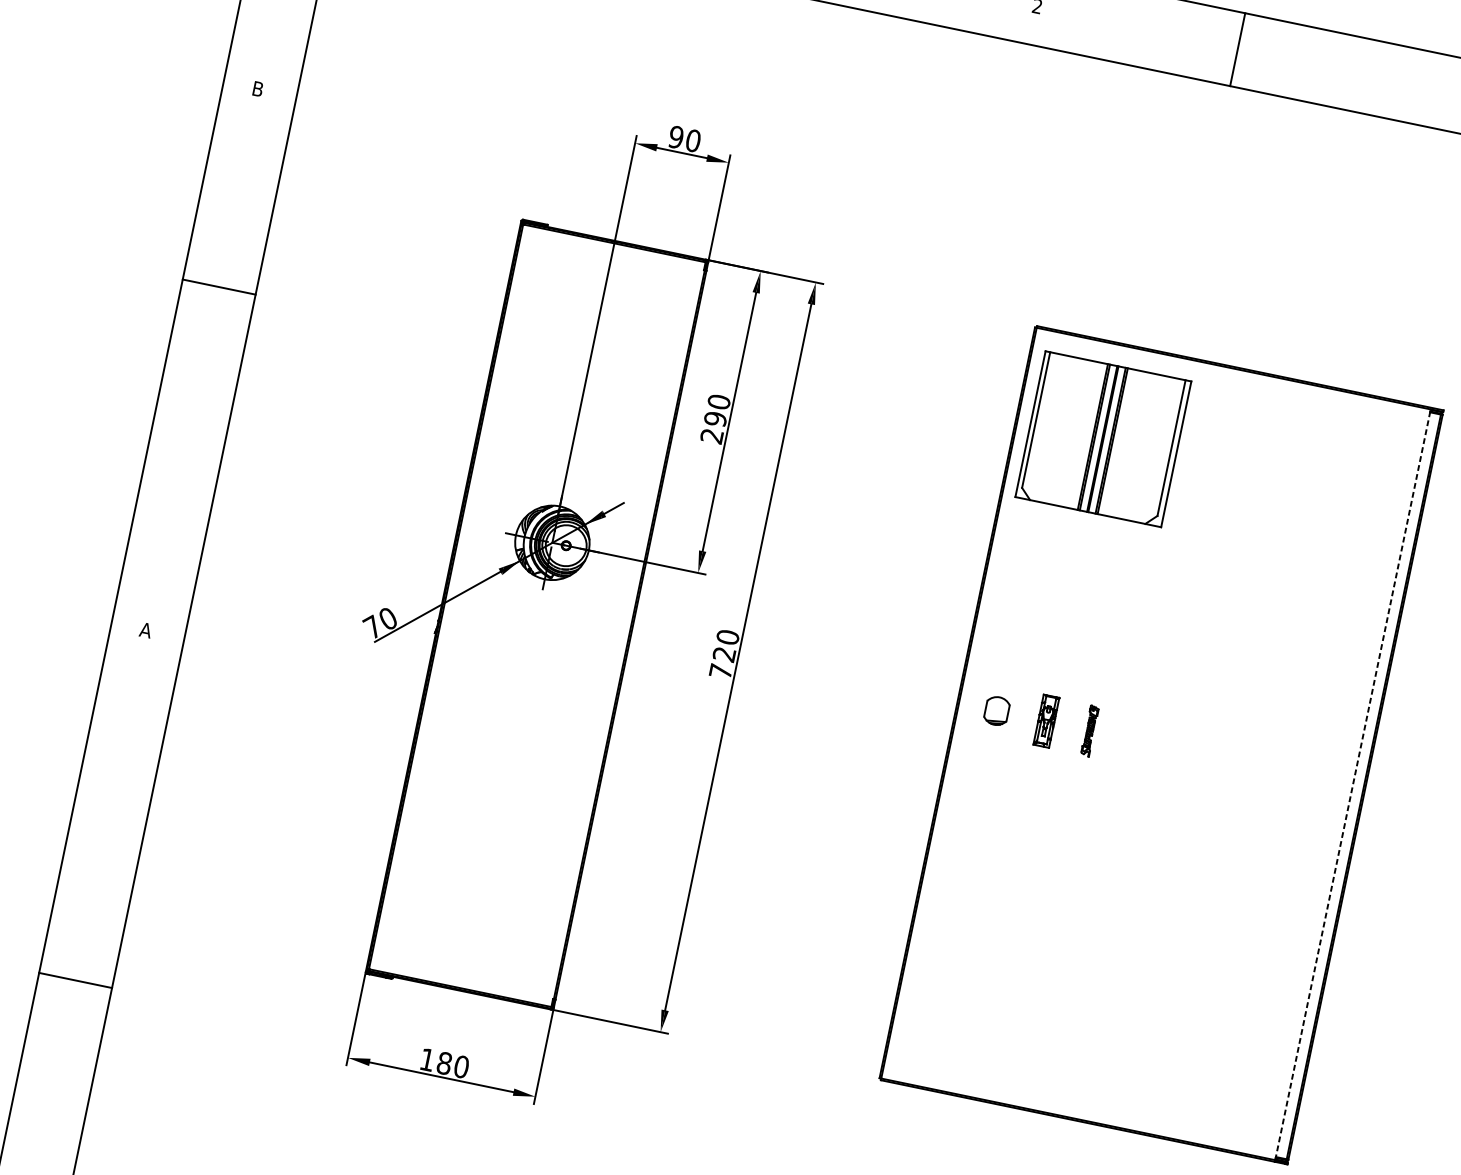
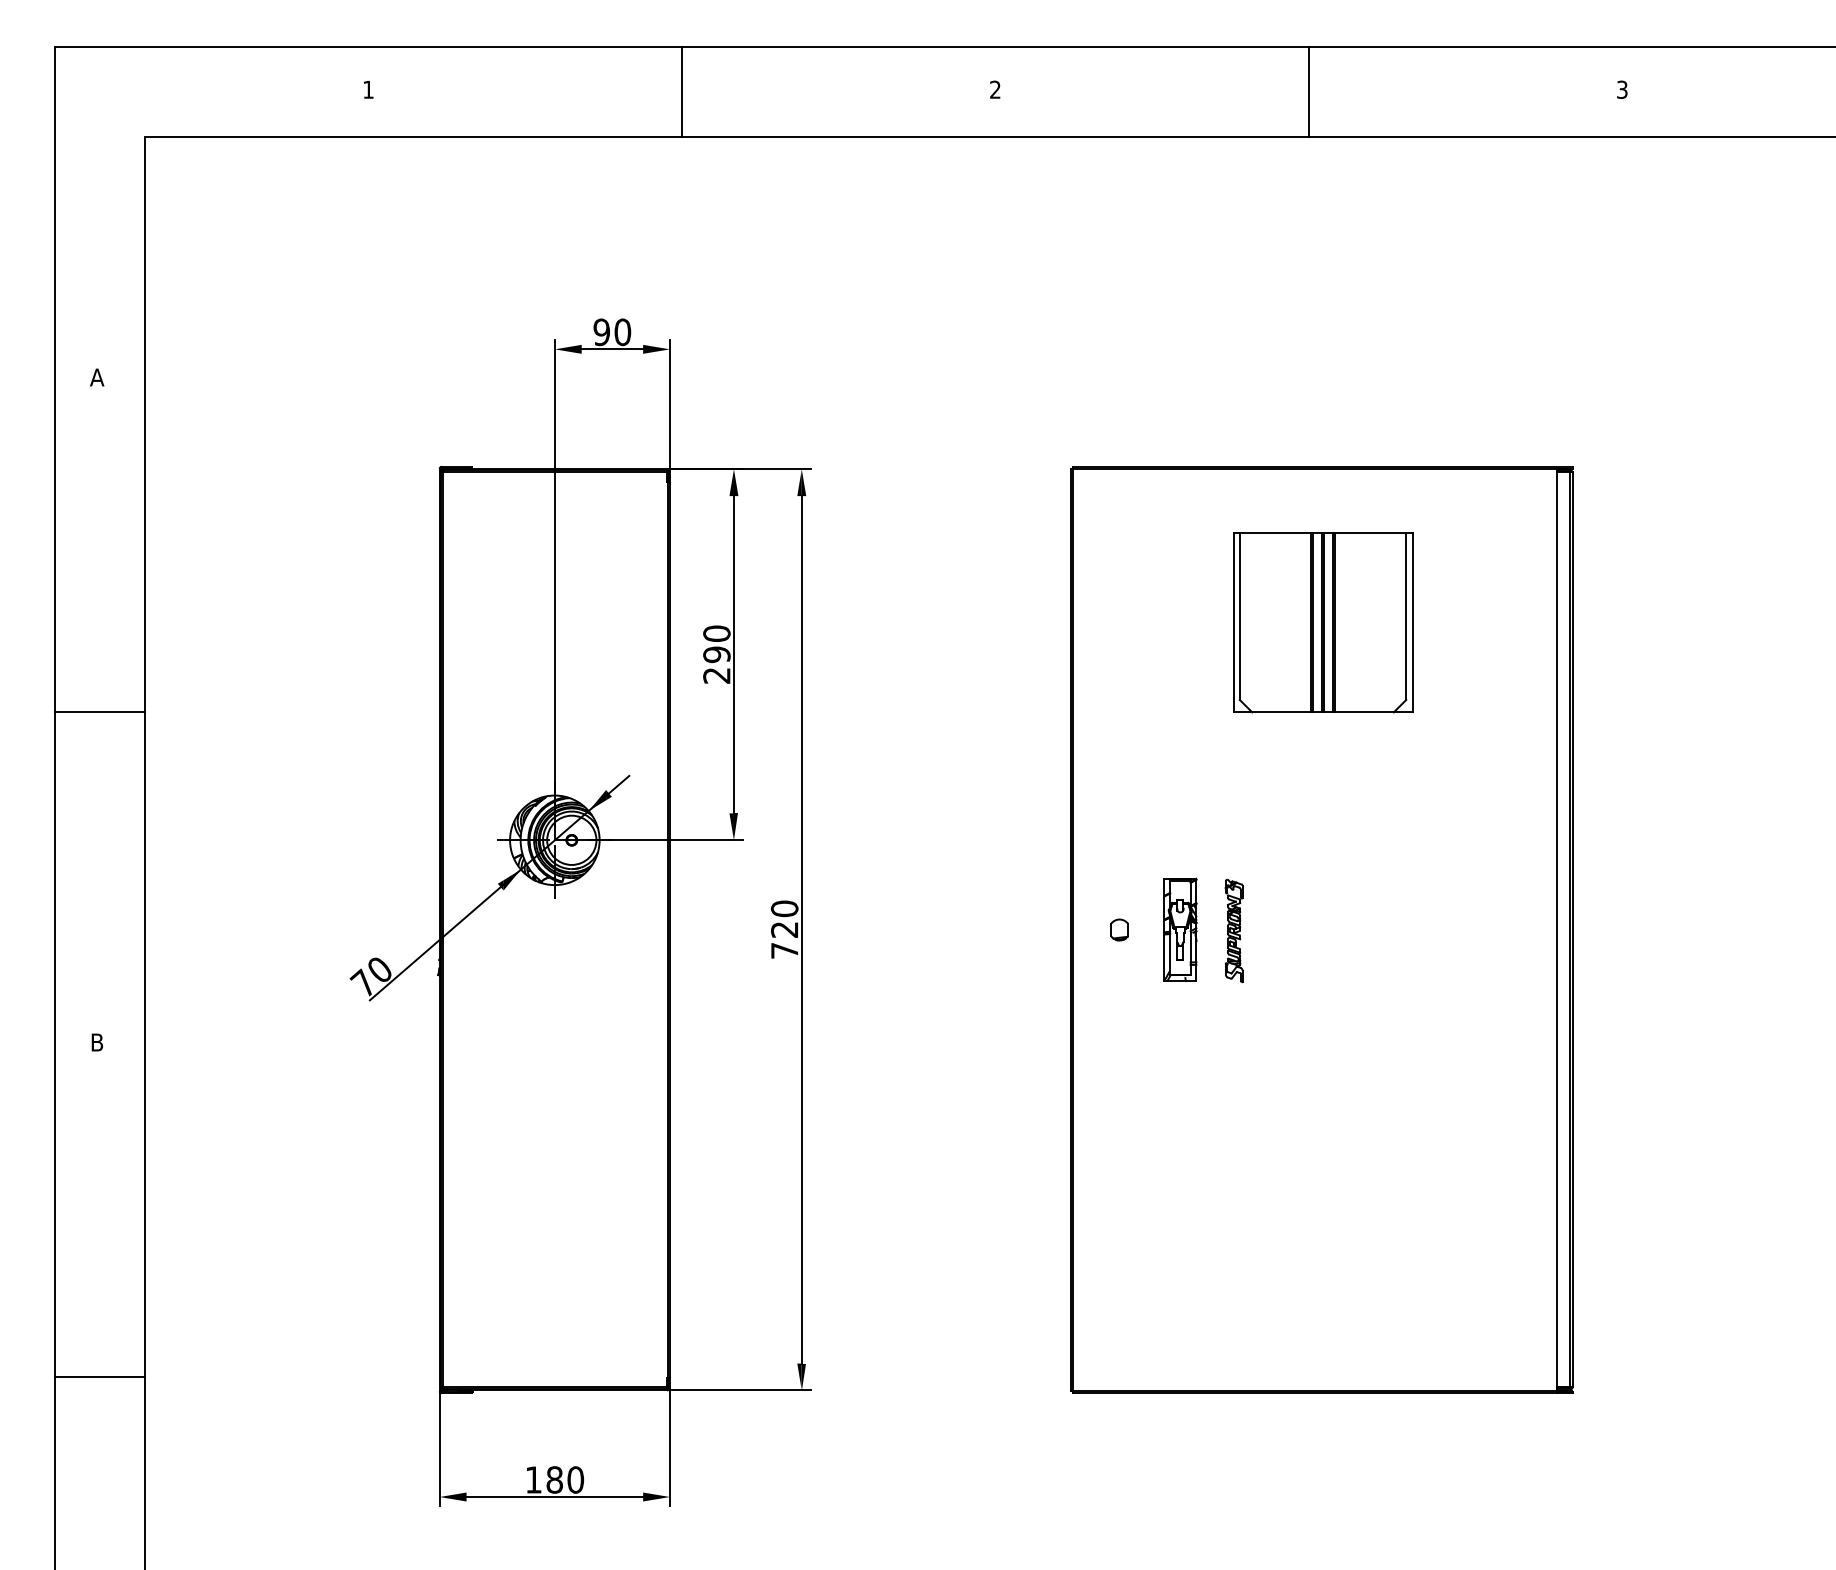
line: (1237, 49) -> (1308, 91), moved
text: (258, 89) -> (97, 377), B -> A
line: (218, 287) -> (99, 712), moved
part: (1103, 438) -> (1323, 622), moved
text: (146, 630) -> (97, 1042), A -> B
part: (996, 710) -> (1119, 929), size x0.62
part: (1046, 720) -> (1180, 929), size x1.67
part: (1089, 730) -> (1233, 930), size x1.67
line: (1353, 784) -> (1557, 929), dashed -> solid
line: (75, 980) -> (99, 1377), moved

